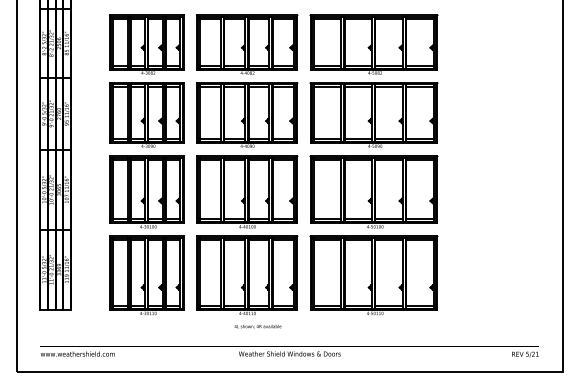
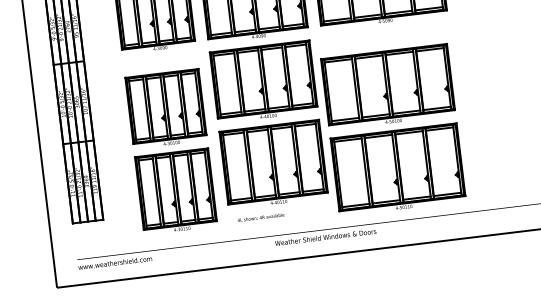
part: (146, 234) -> (170, 150), moved
part: (373, 234) -> (392, 129), moved
text: (257, 326) -> (260, 217), moved

